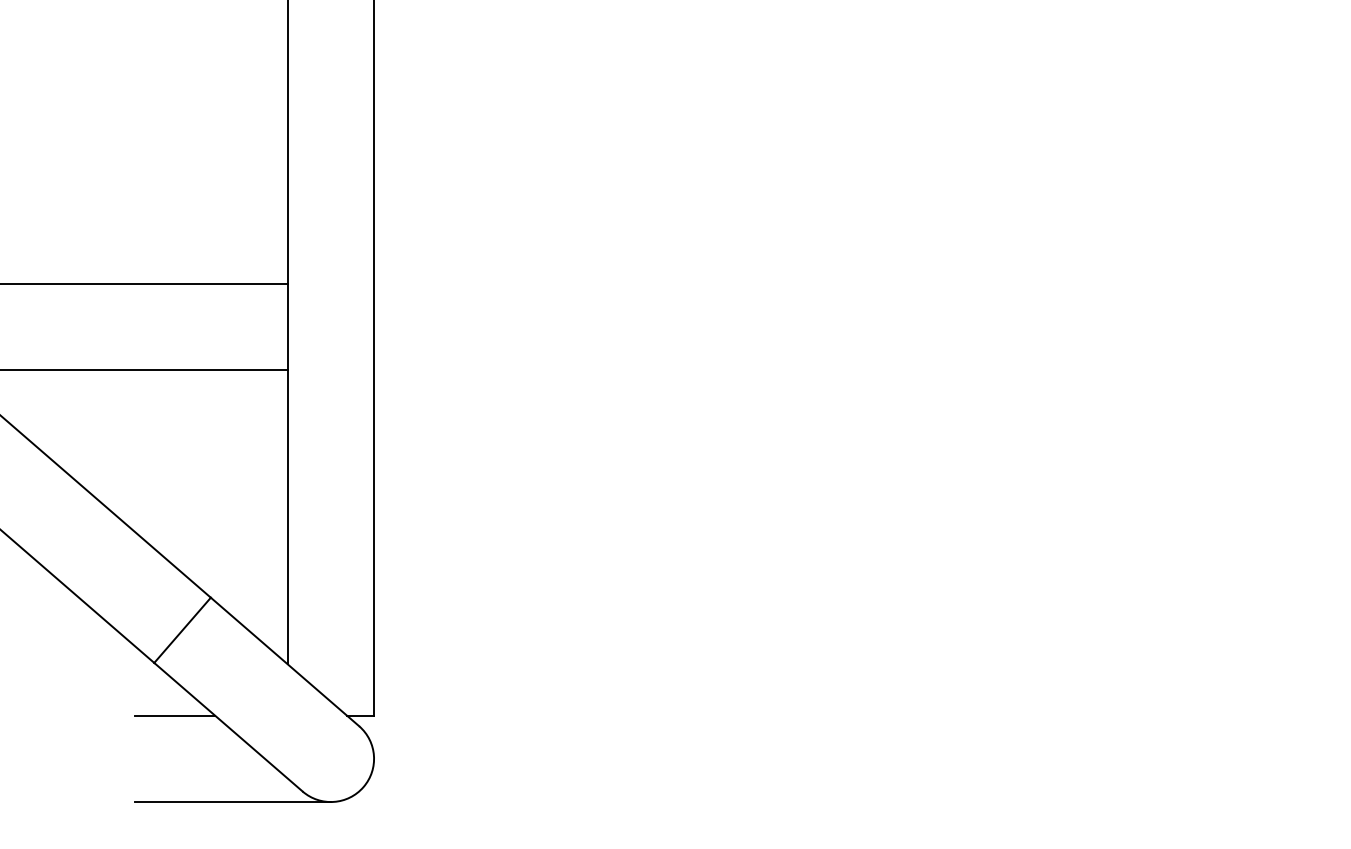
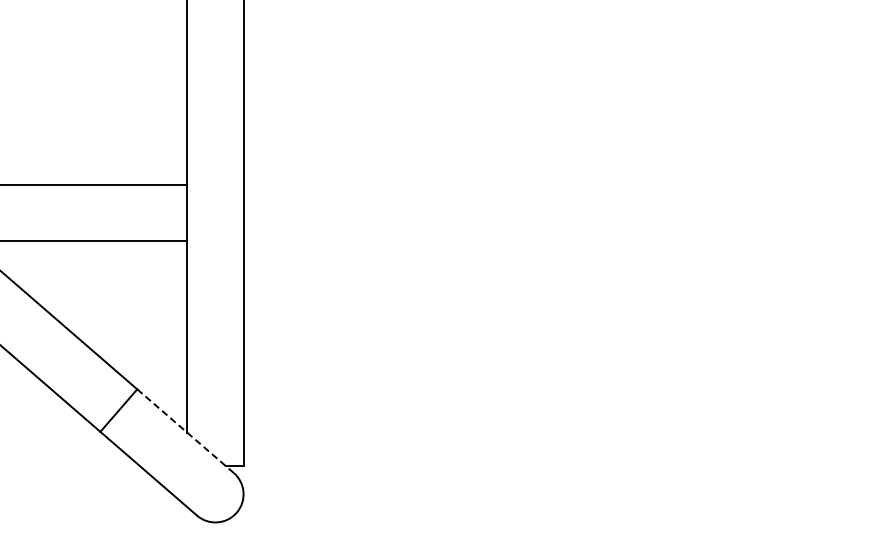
line: (284, 662) -> (185, 431), solid -> dashed
line: (174, 716) -> (113, 466), removed
line: (232, 802) -> (151, 522), removed

